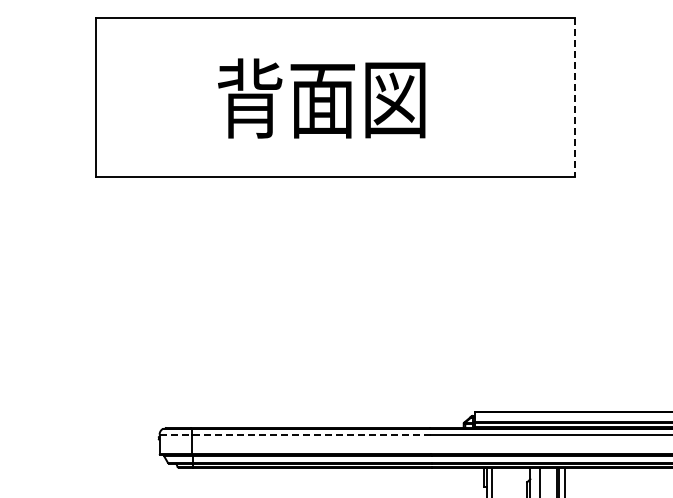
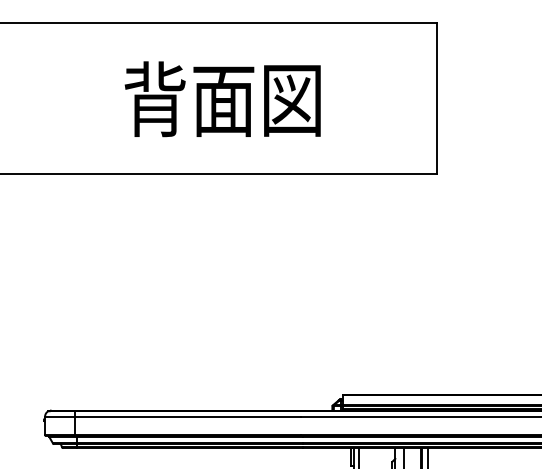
line: (574, 97) -> (437, 98), dashed -> solid
text: (321, 98) -> (222, 99), moved
line: (295, 434) -> (173, 416), dashed -> solid

